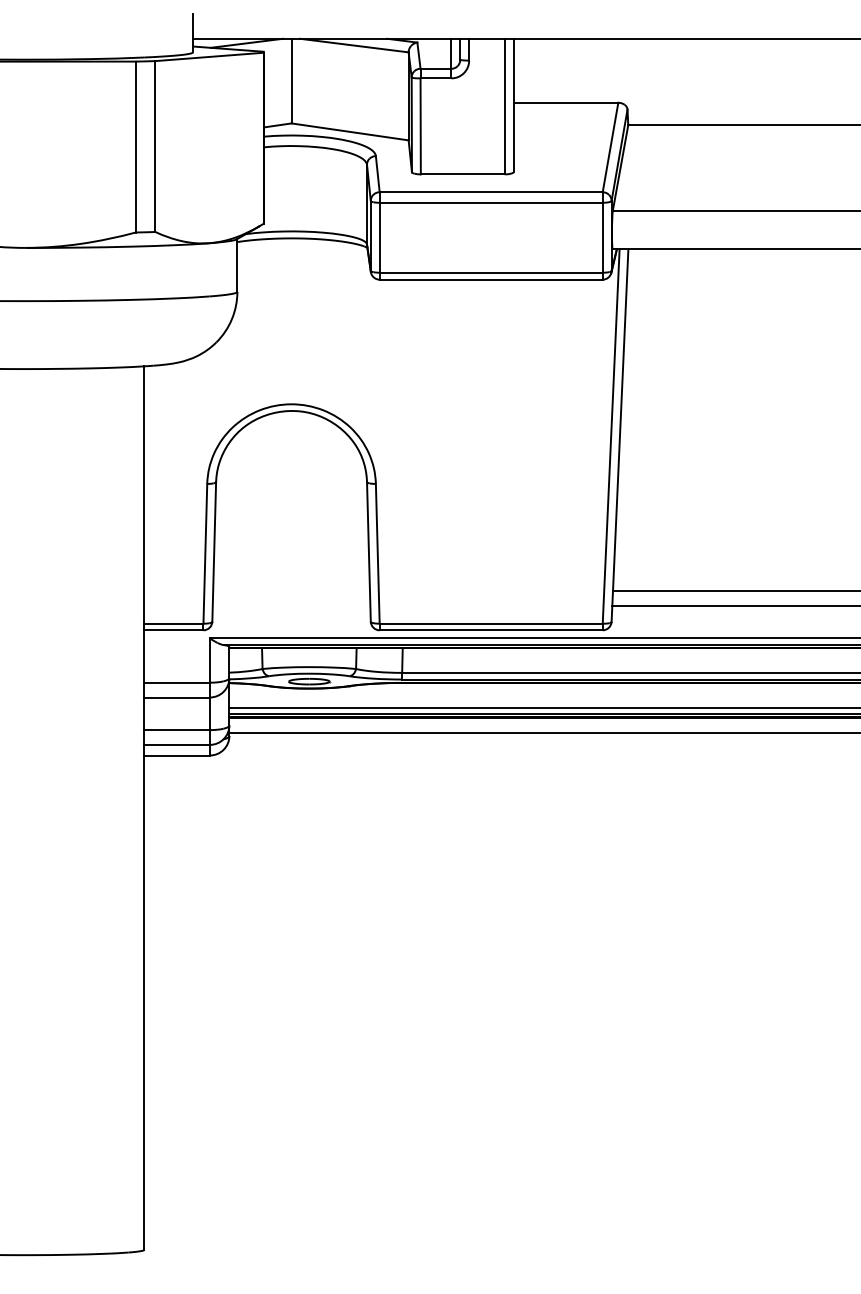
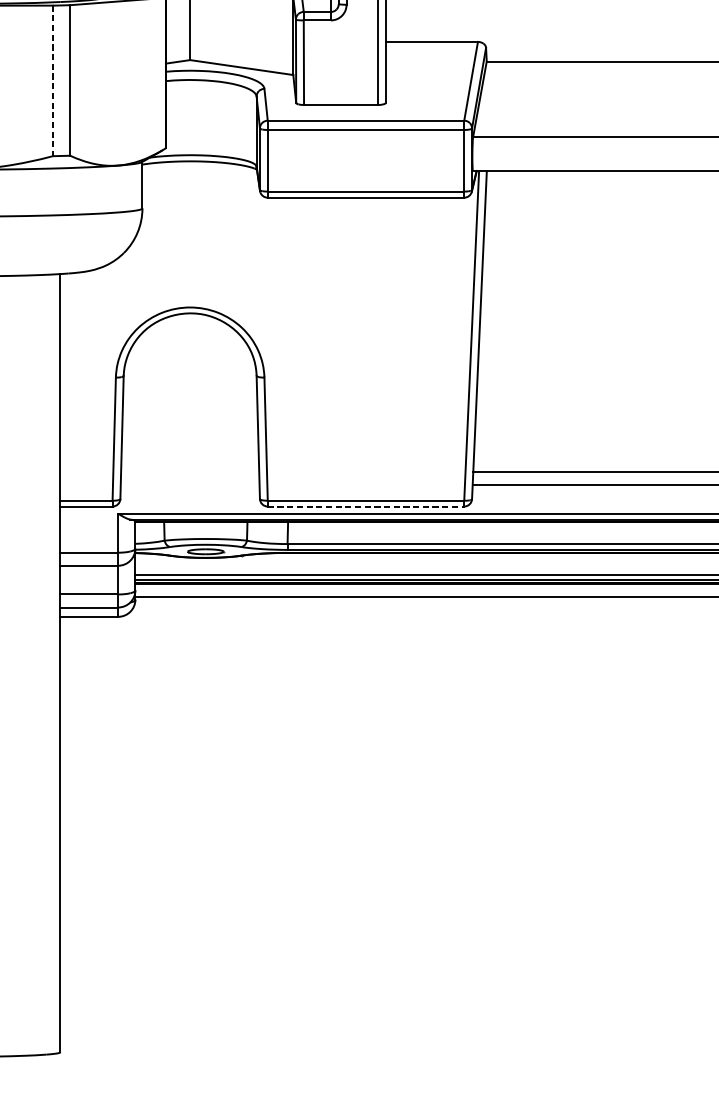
line: (135, 147) -> (52, 81), solid -> dashed
line: (491, 630) -> (366, 506), solid -> dashed

